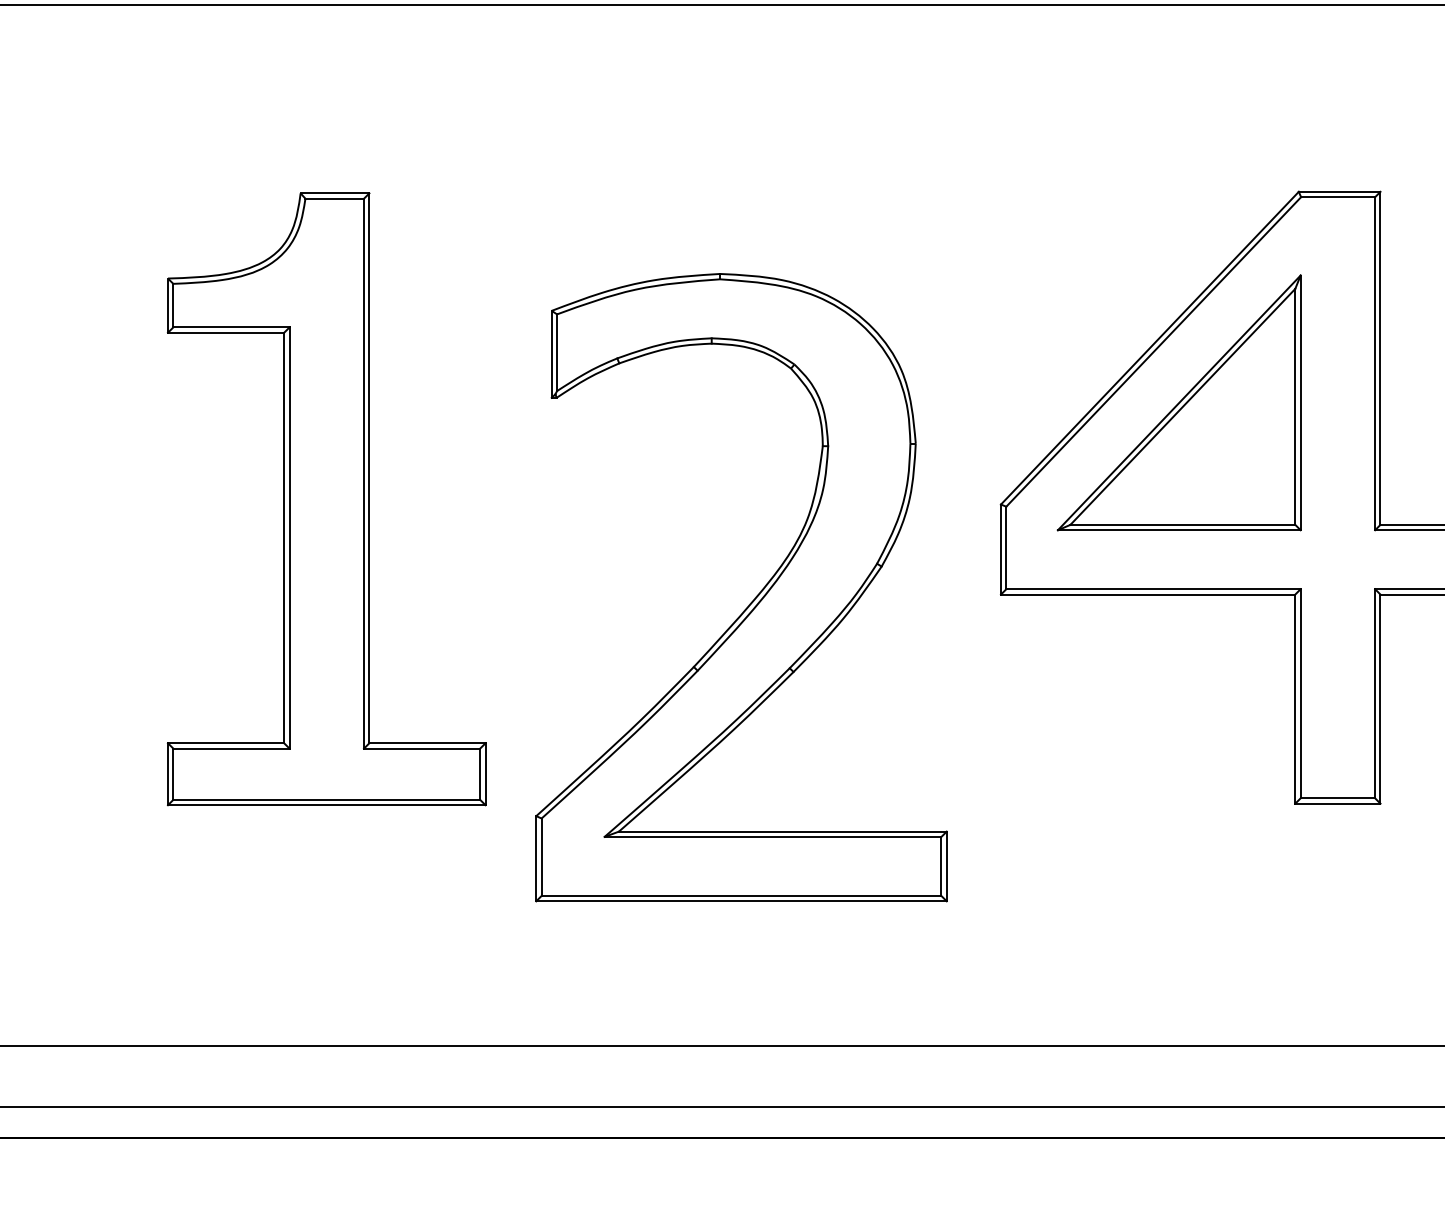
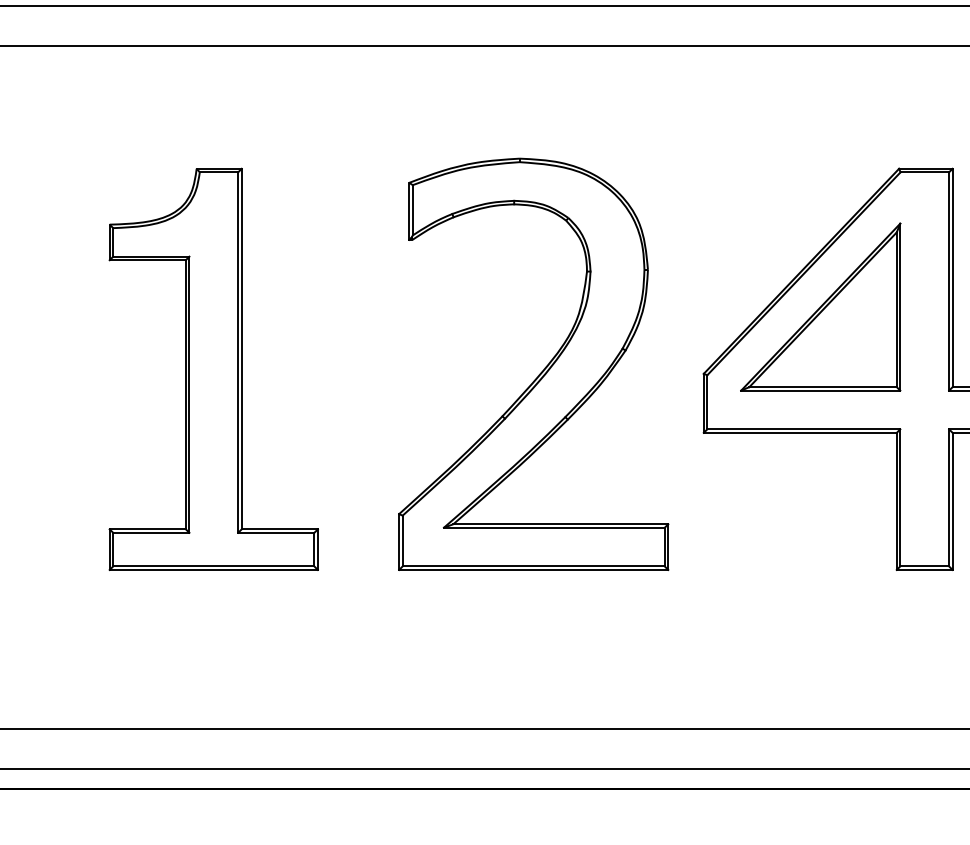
part: (326, 497) -> (213, 368), moved
part: (753, 598) -> (541, 371), moved

